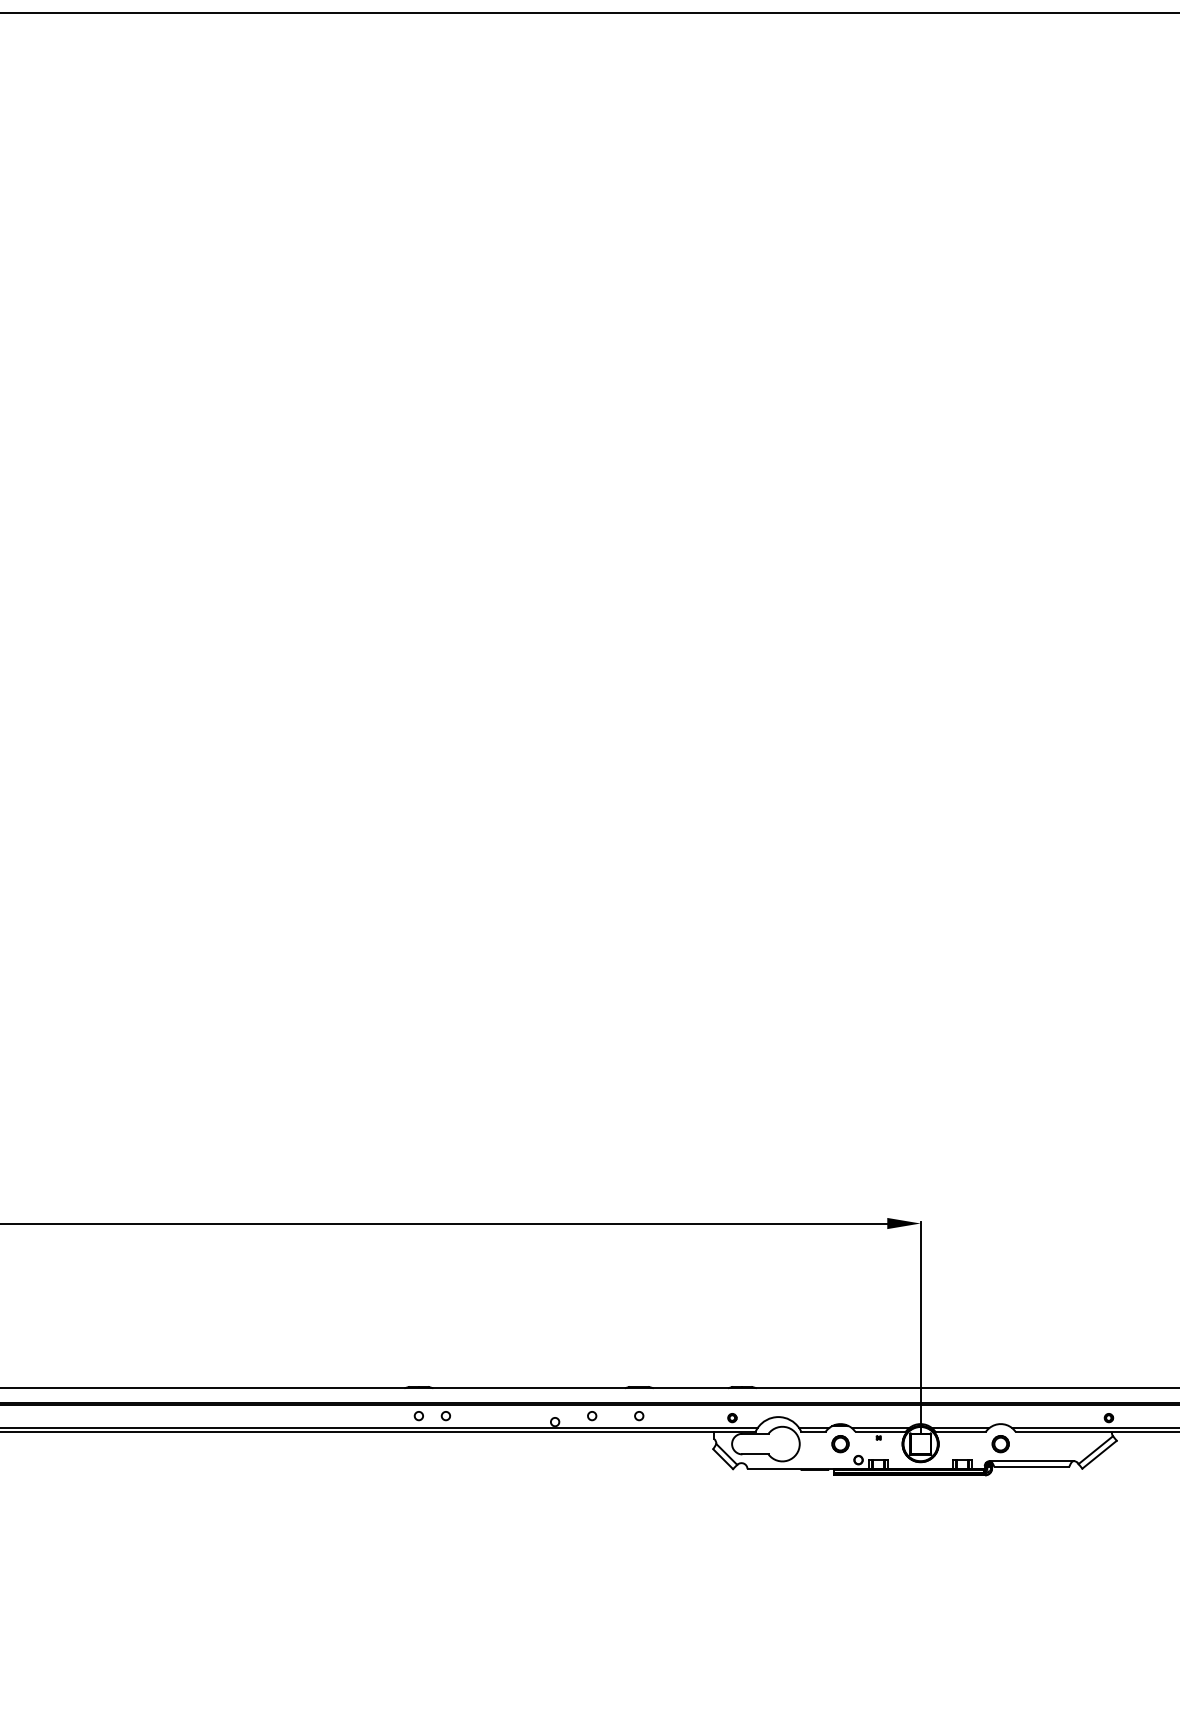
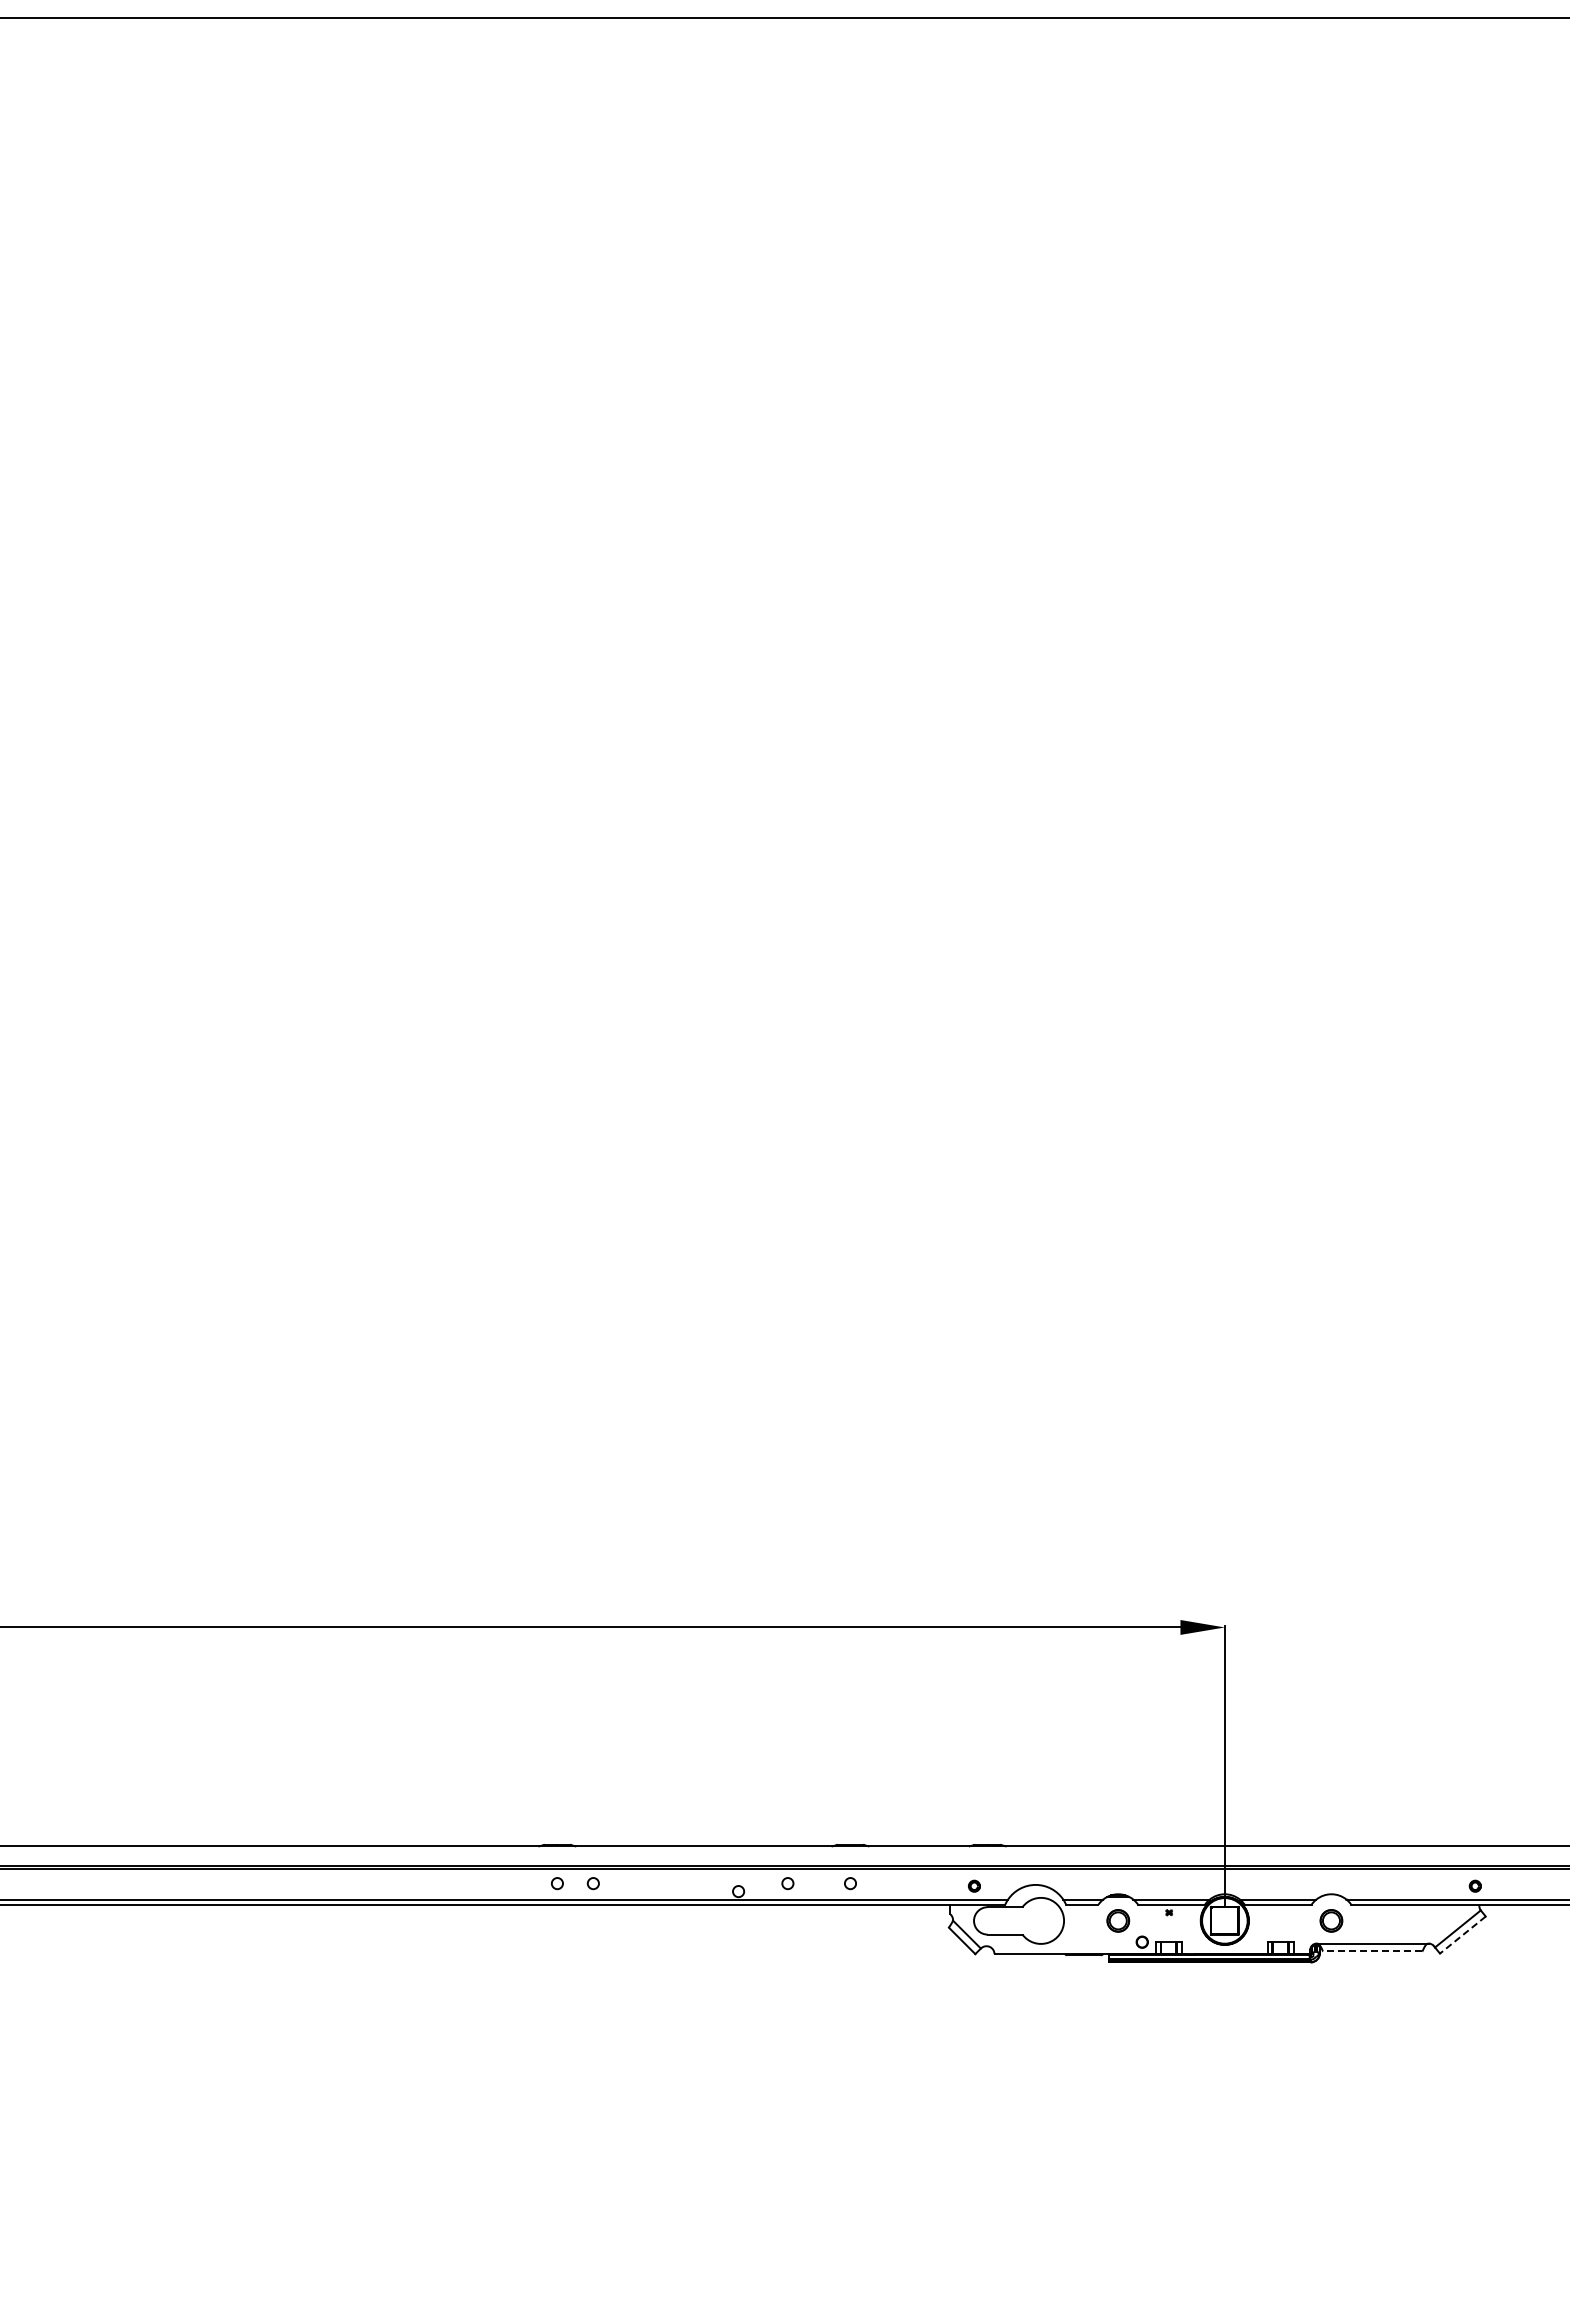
line: (1099, 1455) -> (1462, 1935), solid -> dashed
line: (1031, 1467) -> (1372, 1951), solid -> dashed

